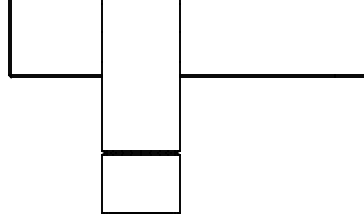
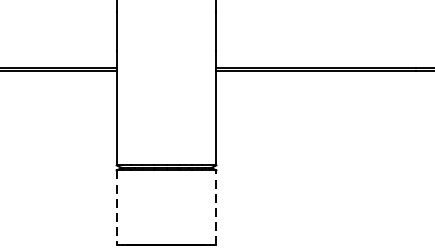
line: (179, 183) -> (216, 207), solid -> dashed
line: (102, 184) -> (117, 208), solid -> dashed

